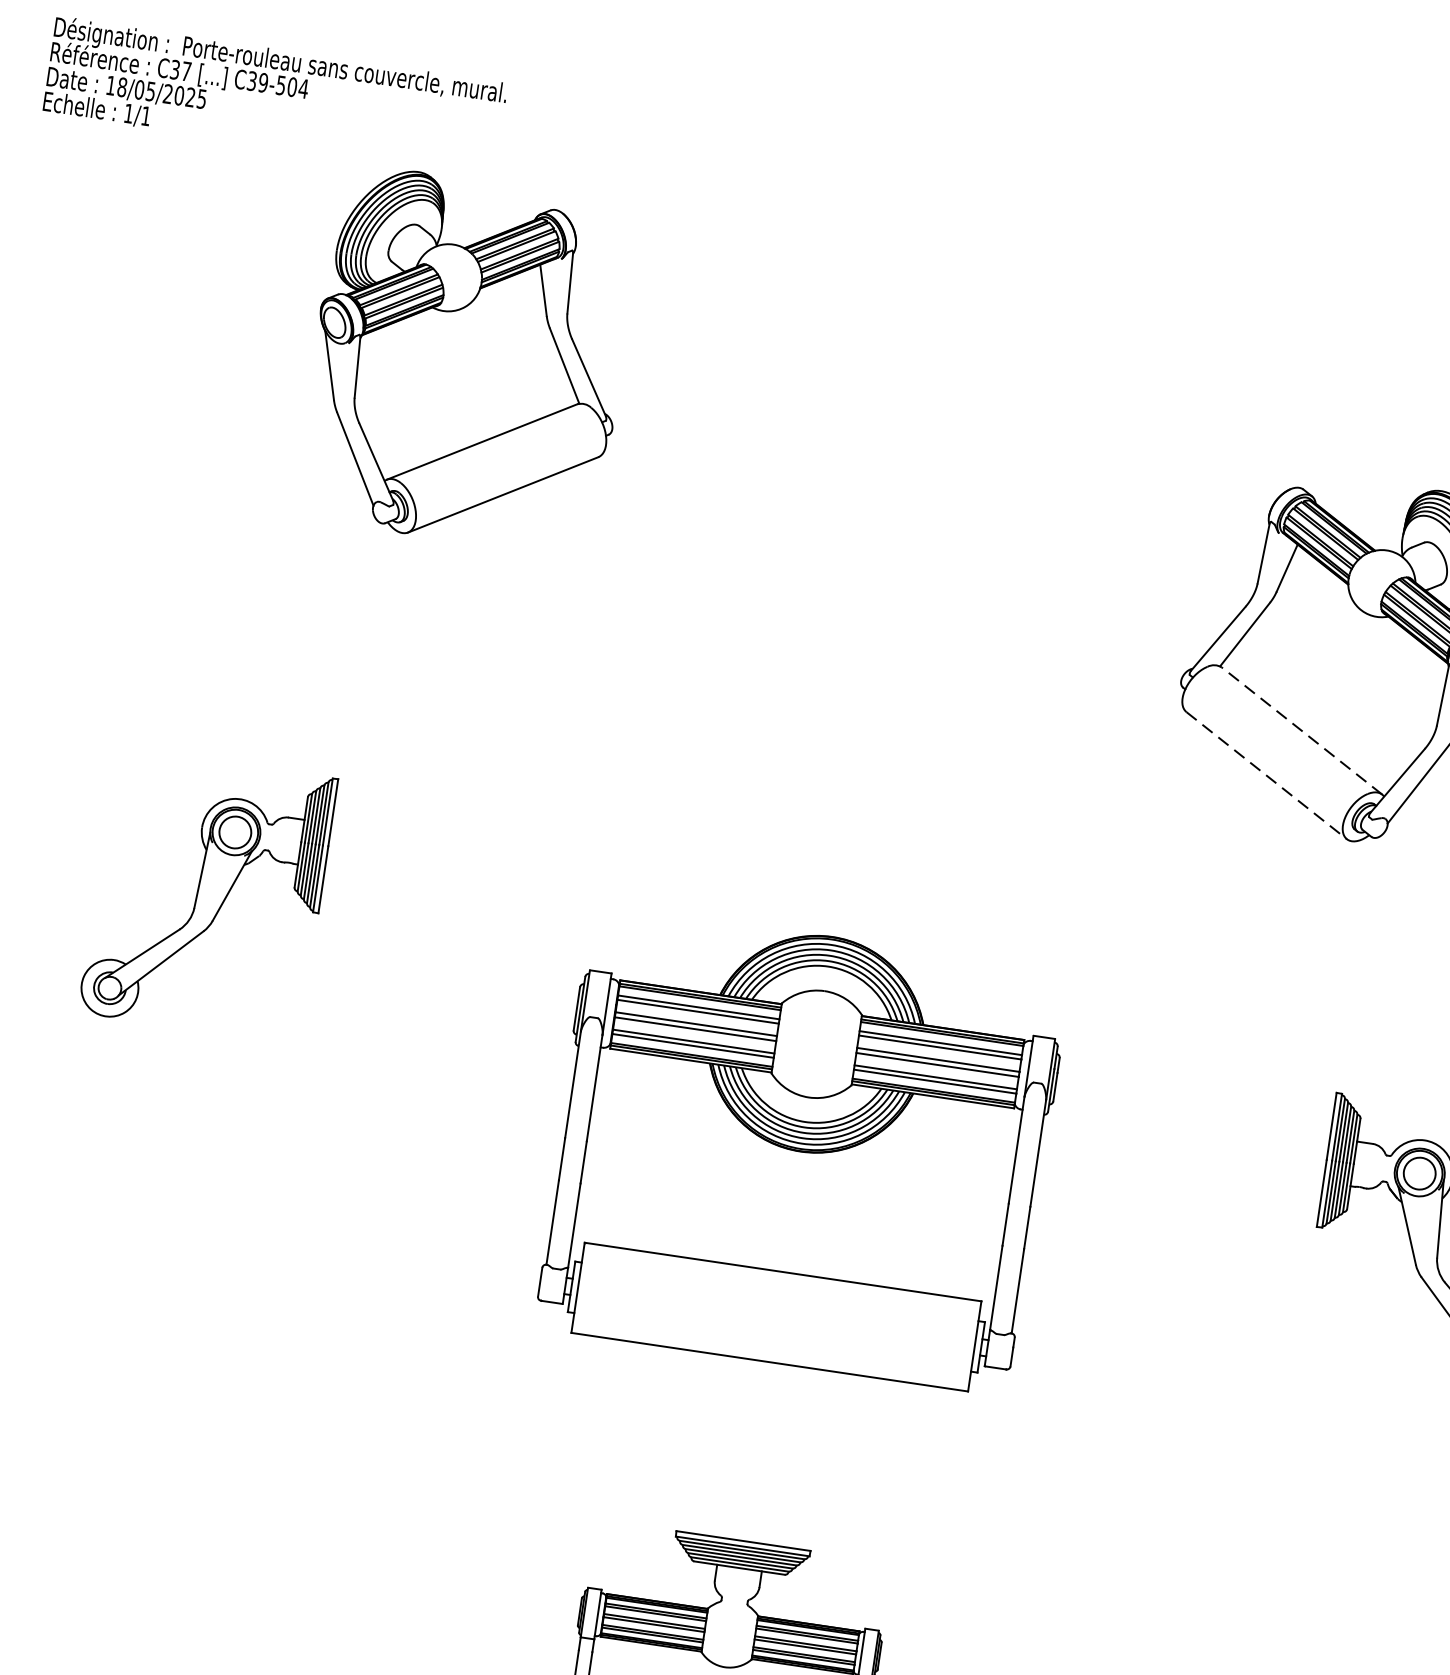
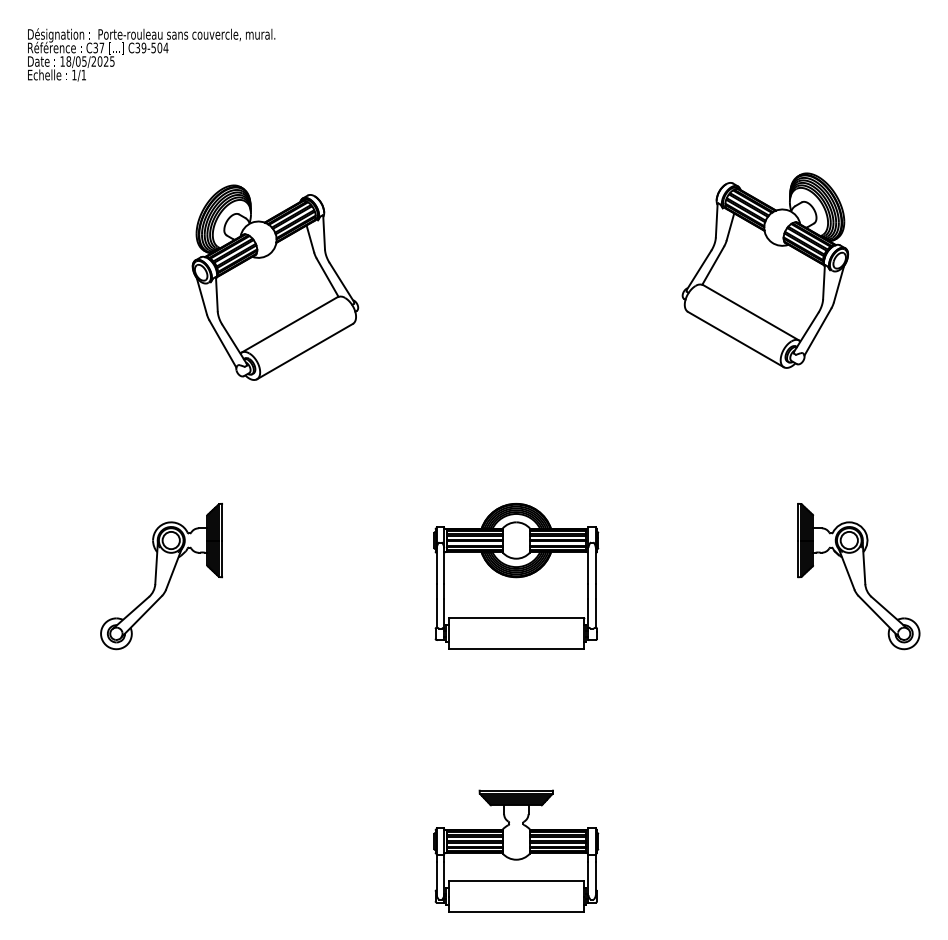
part: (467, 360) -> (275, 282), moved
line: (1300, 730) -> (750, 312), dashed -> solid
line: (1267, 775) -> (736, 339), dashed -> solid
part: (207, 895) -> (161, 576), moved
part: (801, 1149) -> (516, 576), size x0.62

